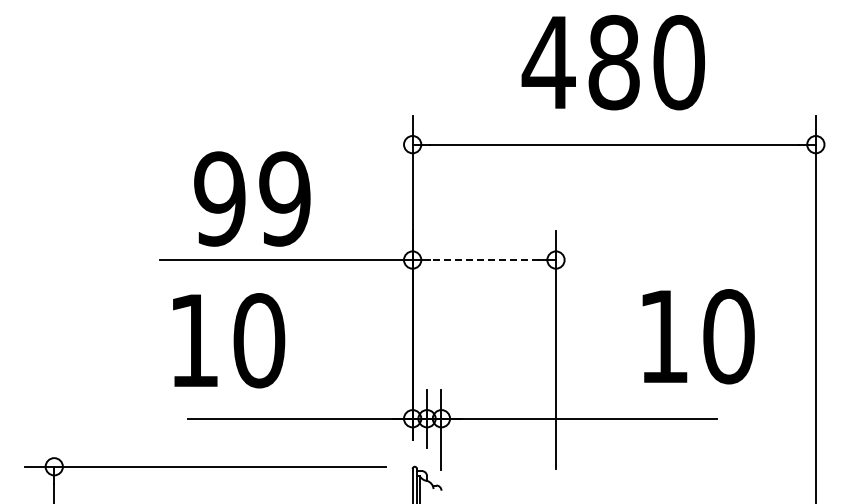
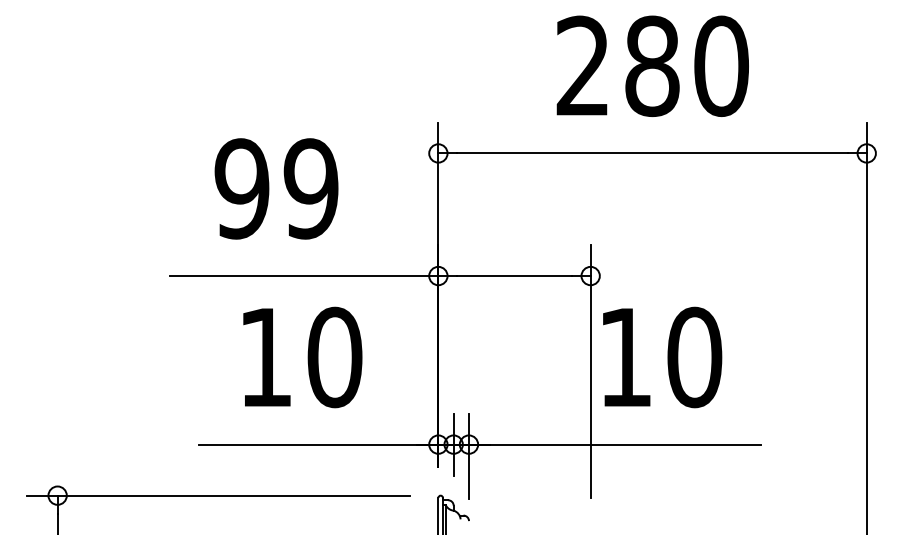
text: (548, 61) -> (582, 65), 480 -> 280
text: (252, 198) -> (276, 188), moved
line: (483, 260) -> (513, 276), dashed -> solid
text: (698, 336) -> (662, 357), moved
text: (229, 340) -> (303, 357), moved

